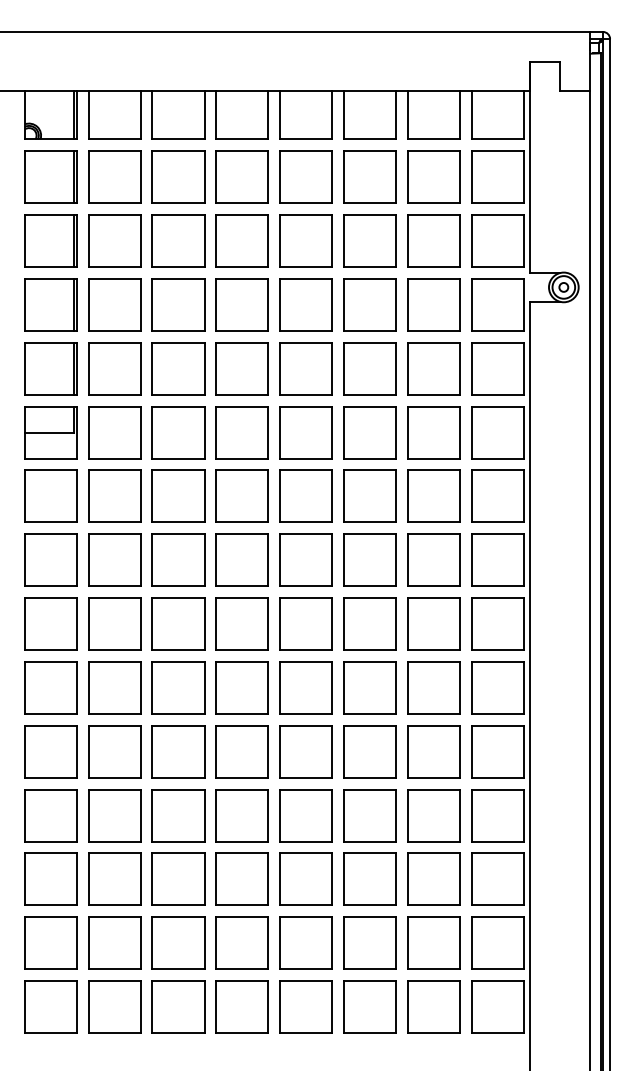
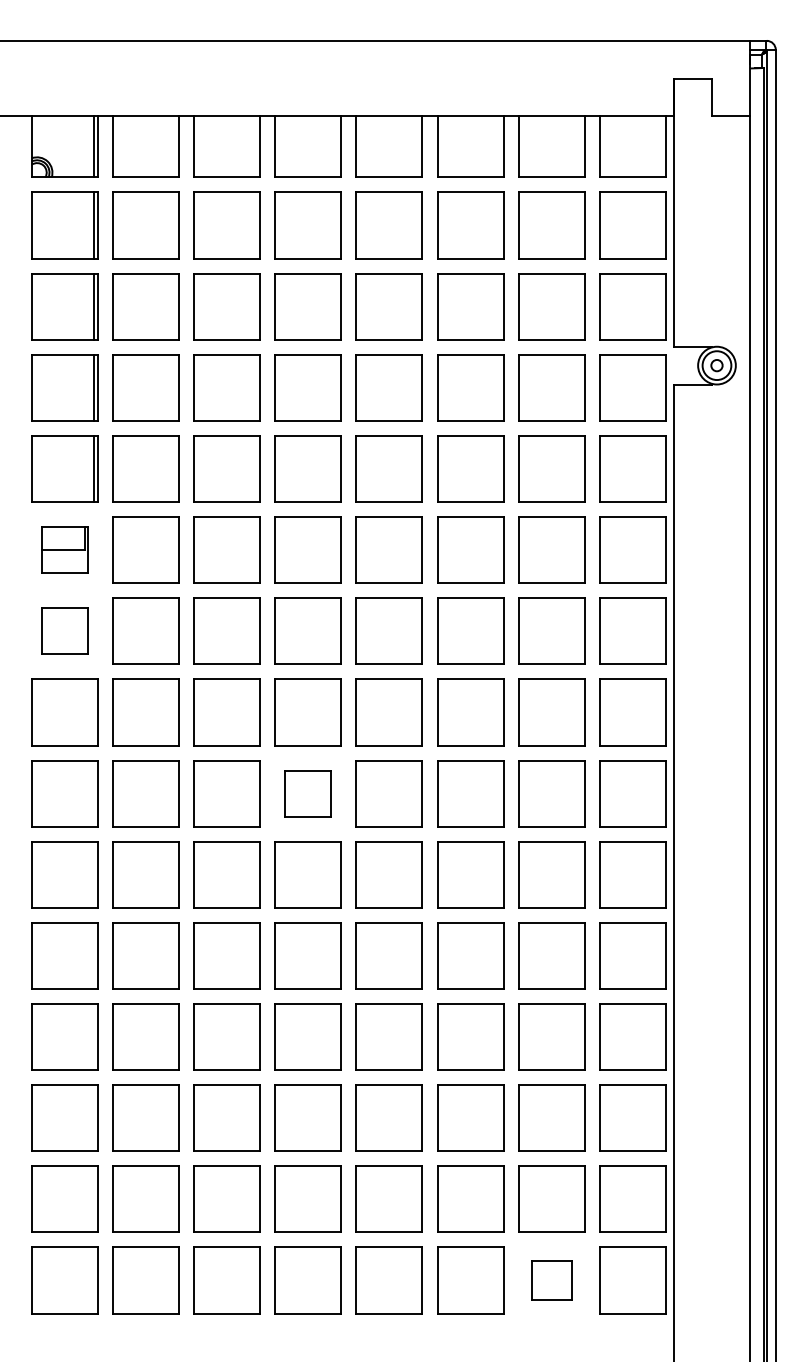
part: (50, 432) -> (64, 549), size x0.7
part: (50, 495) -> (64, 630), size x0.7
part: (241, 623) -> (307, 793), size x0.7
part: (433, 1007) -> (551, 1280), size x0.6

